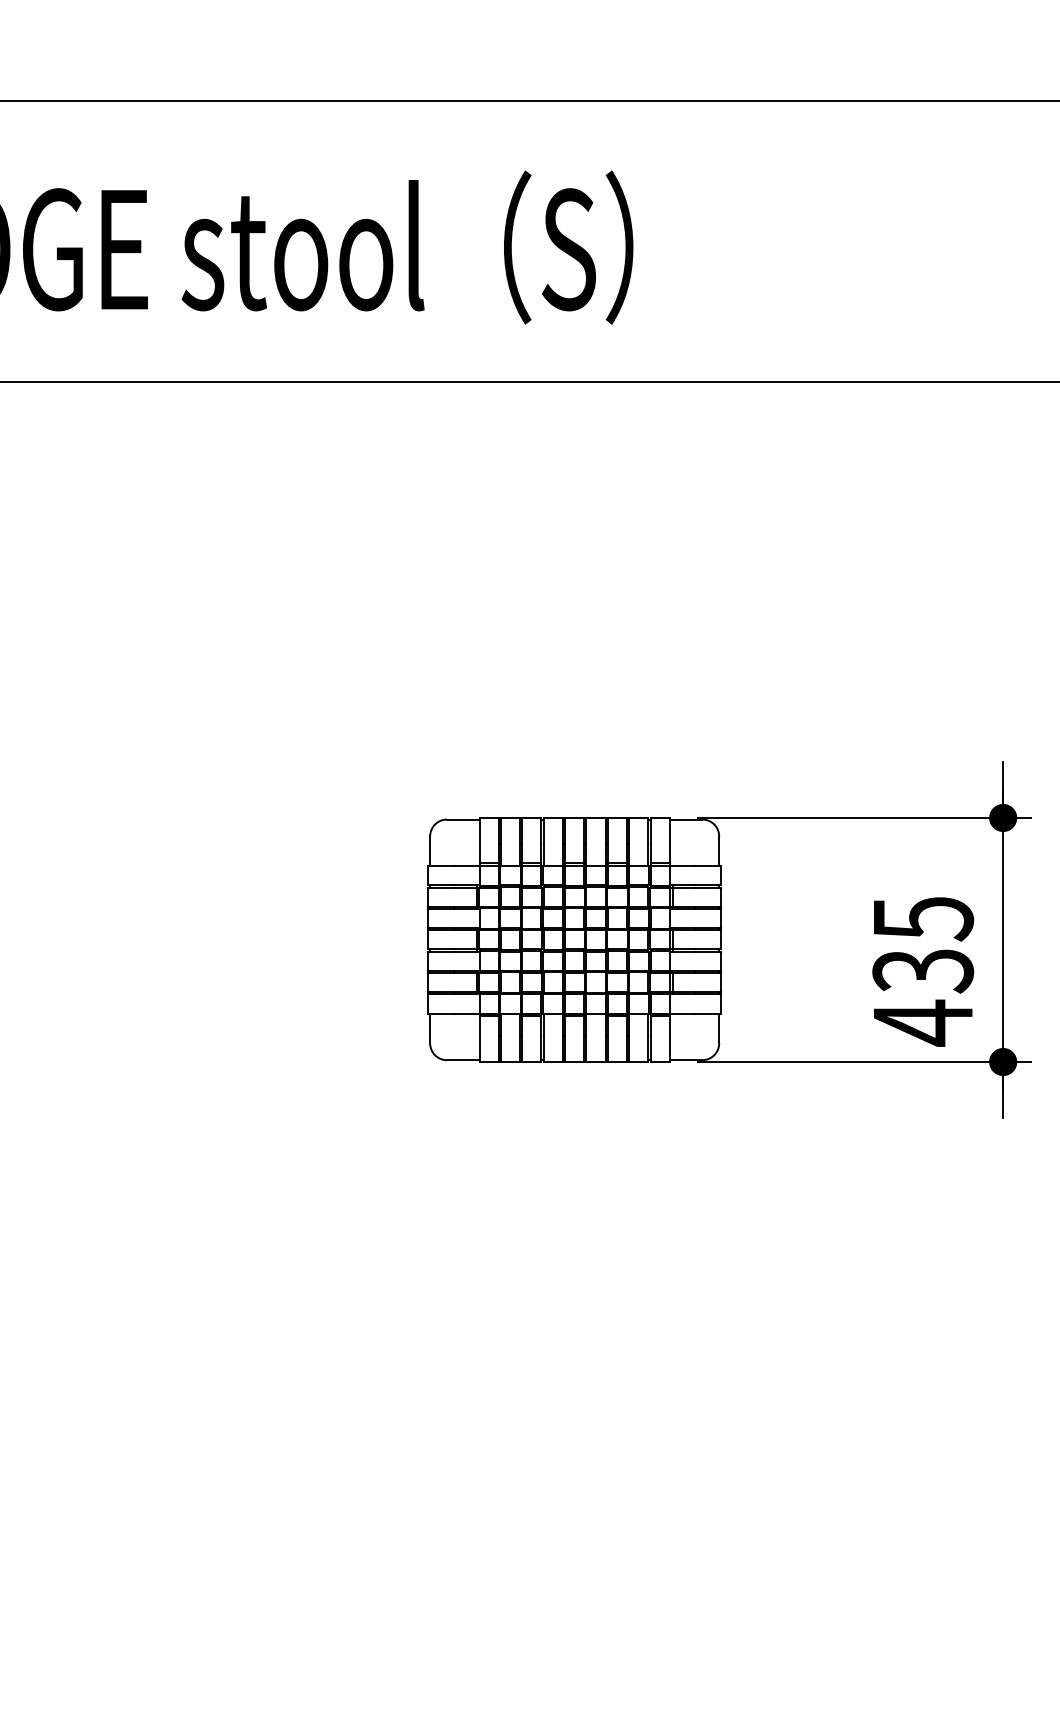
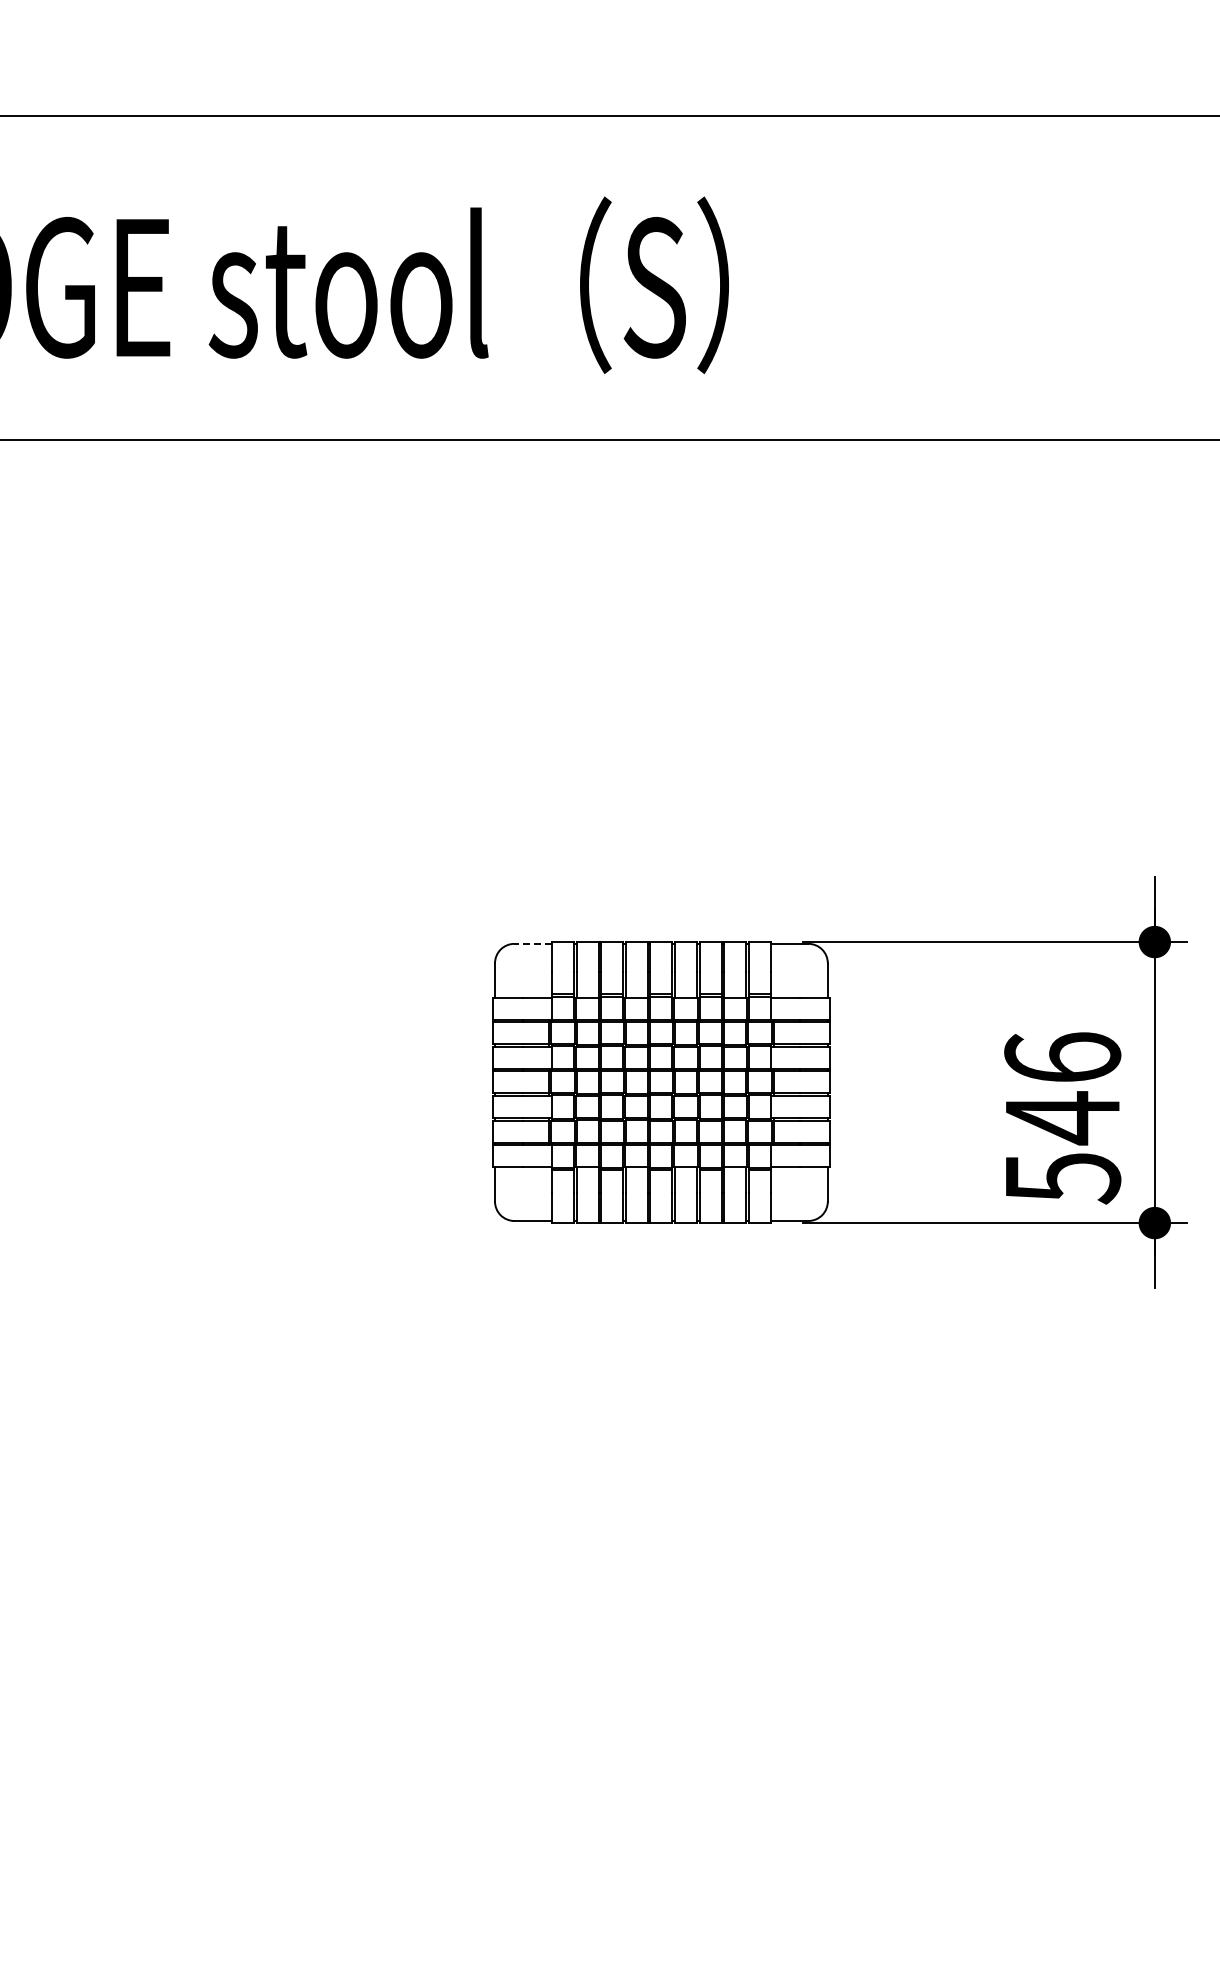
line: (463, 819) -> (533, 943), solid -> dashed
text: (922, 971) -> (1062, 1118), 435 -> 546

